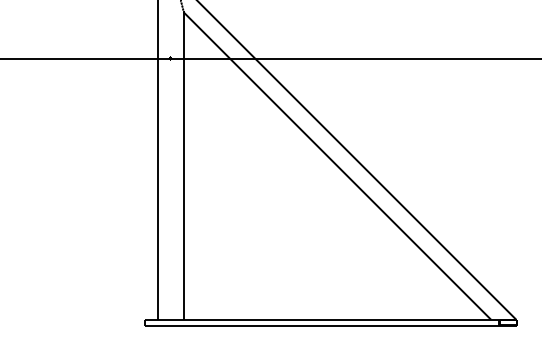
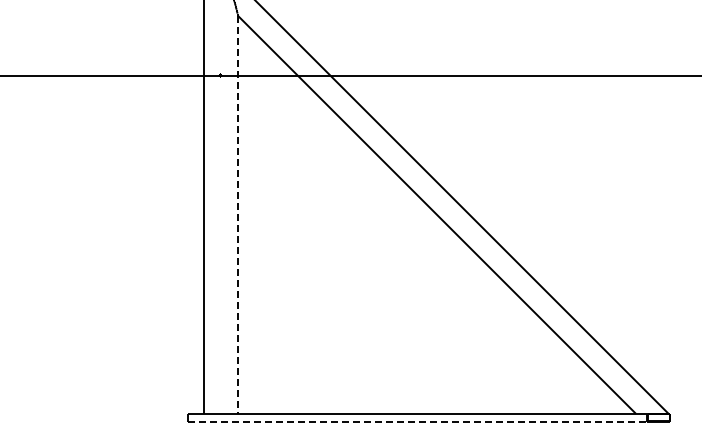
line: (183, 166) -> (237, 215), solid -> dashed
line: (322, 325) -> (417, 421), solid -> dashed

